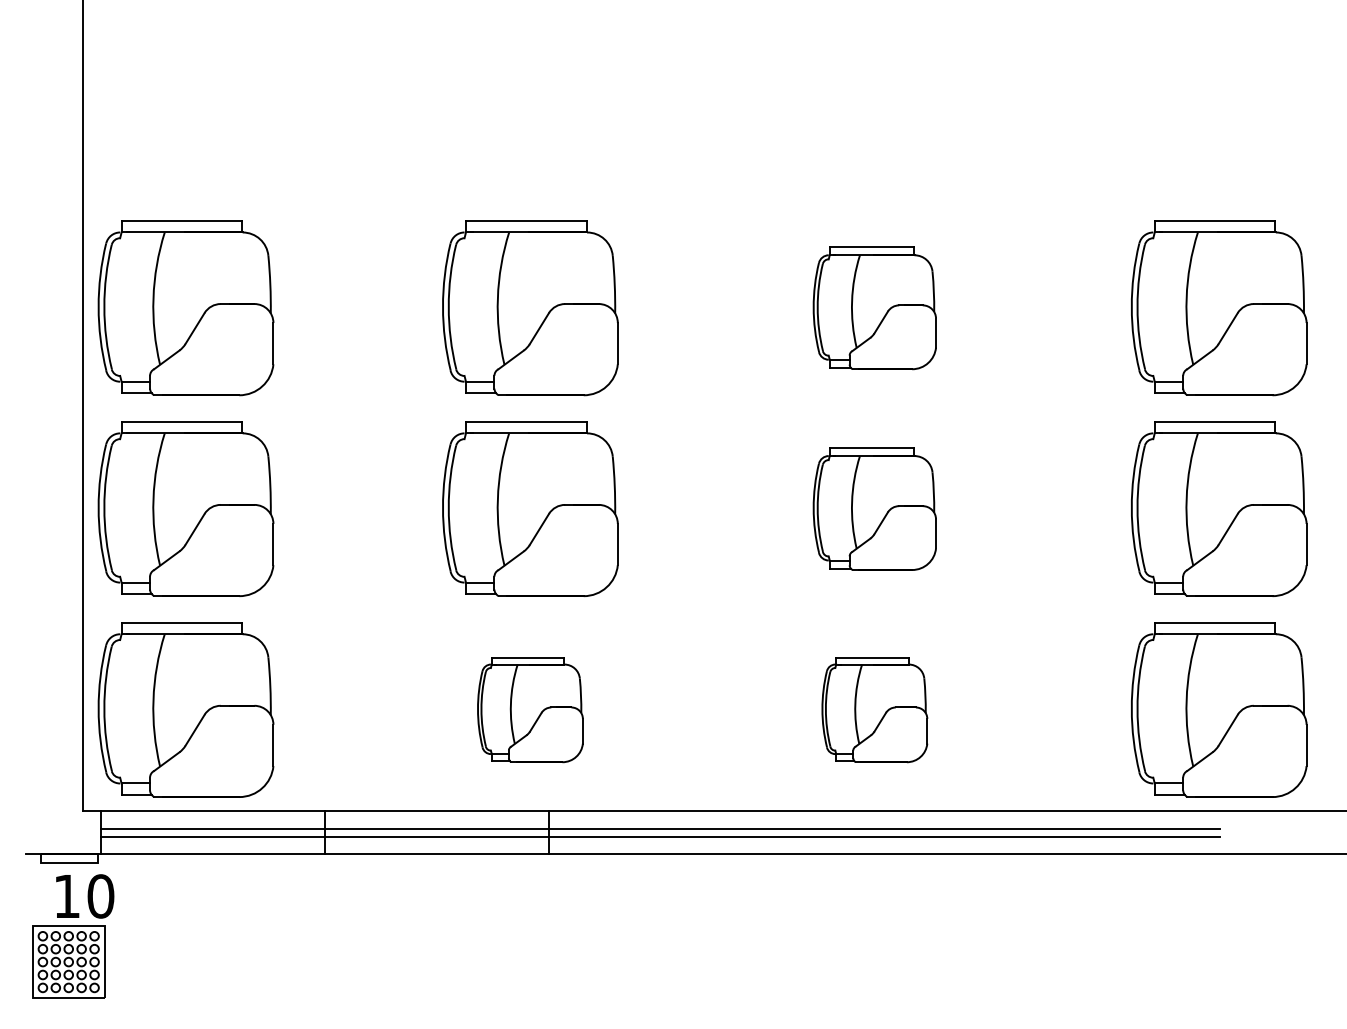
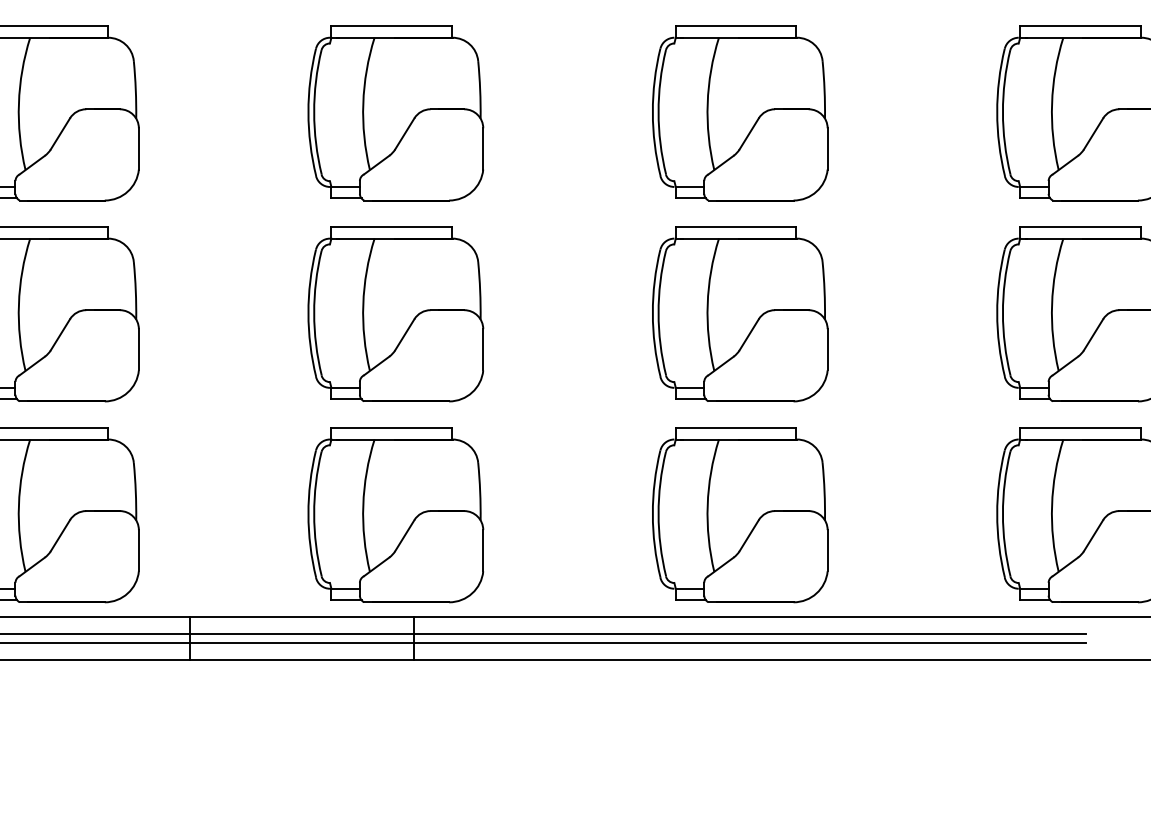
part: (874, 308) -> (739, 113), size x1.43
part: (874, 508) -> (739, 313), size x1.43
part: (530, 709) -> (395, 514), size x1.67
part: (874, 709) -> (739, 514), size x1.67

